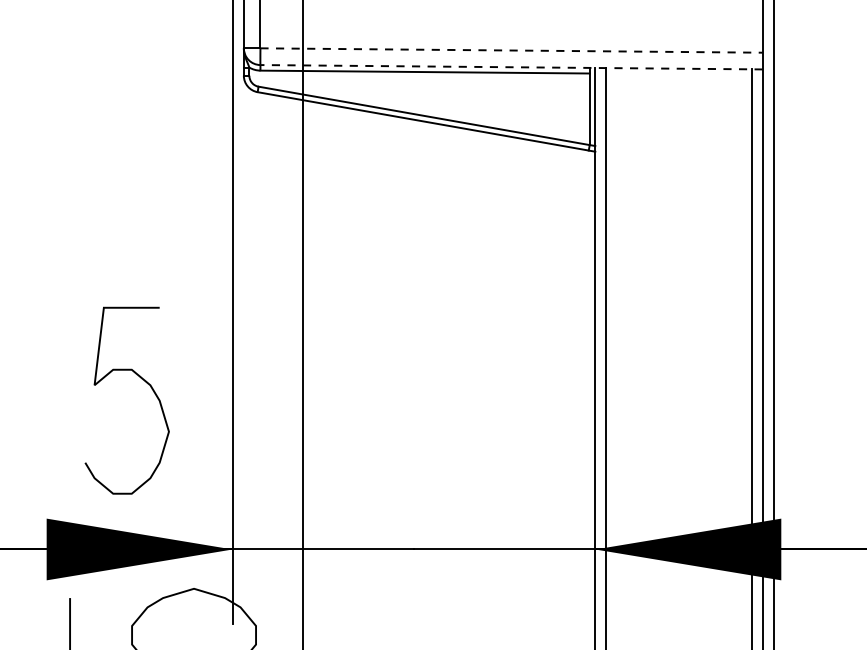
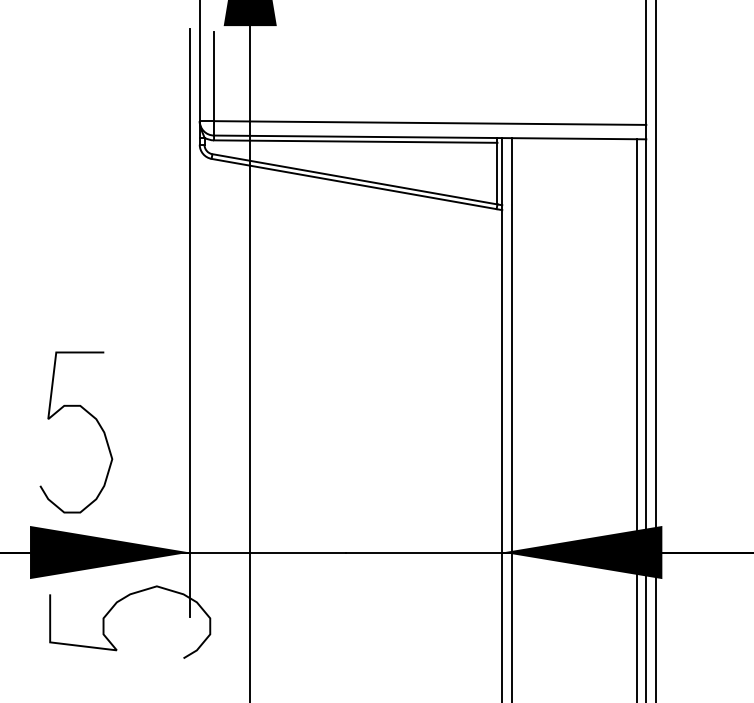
line: (511, 51) -> (430, 123), dashed -> solid
line: (510, 67) -> (429, 137), dashed -> solid
curve: (144, 382) -> (91, 416), moved

